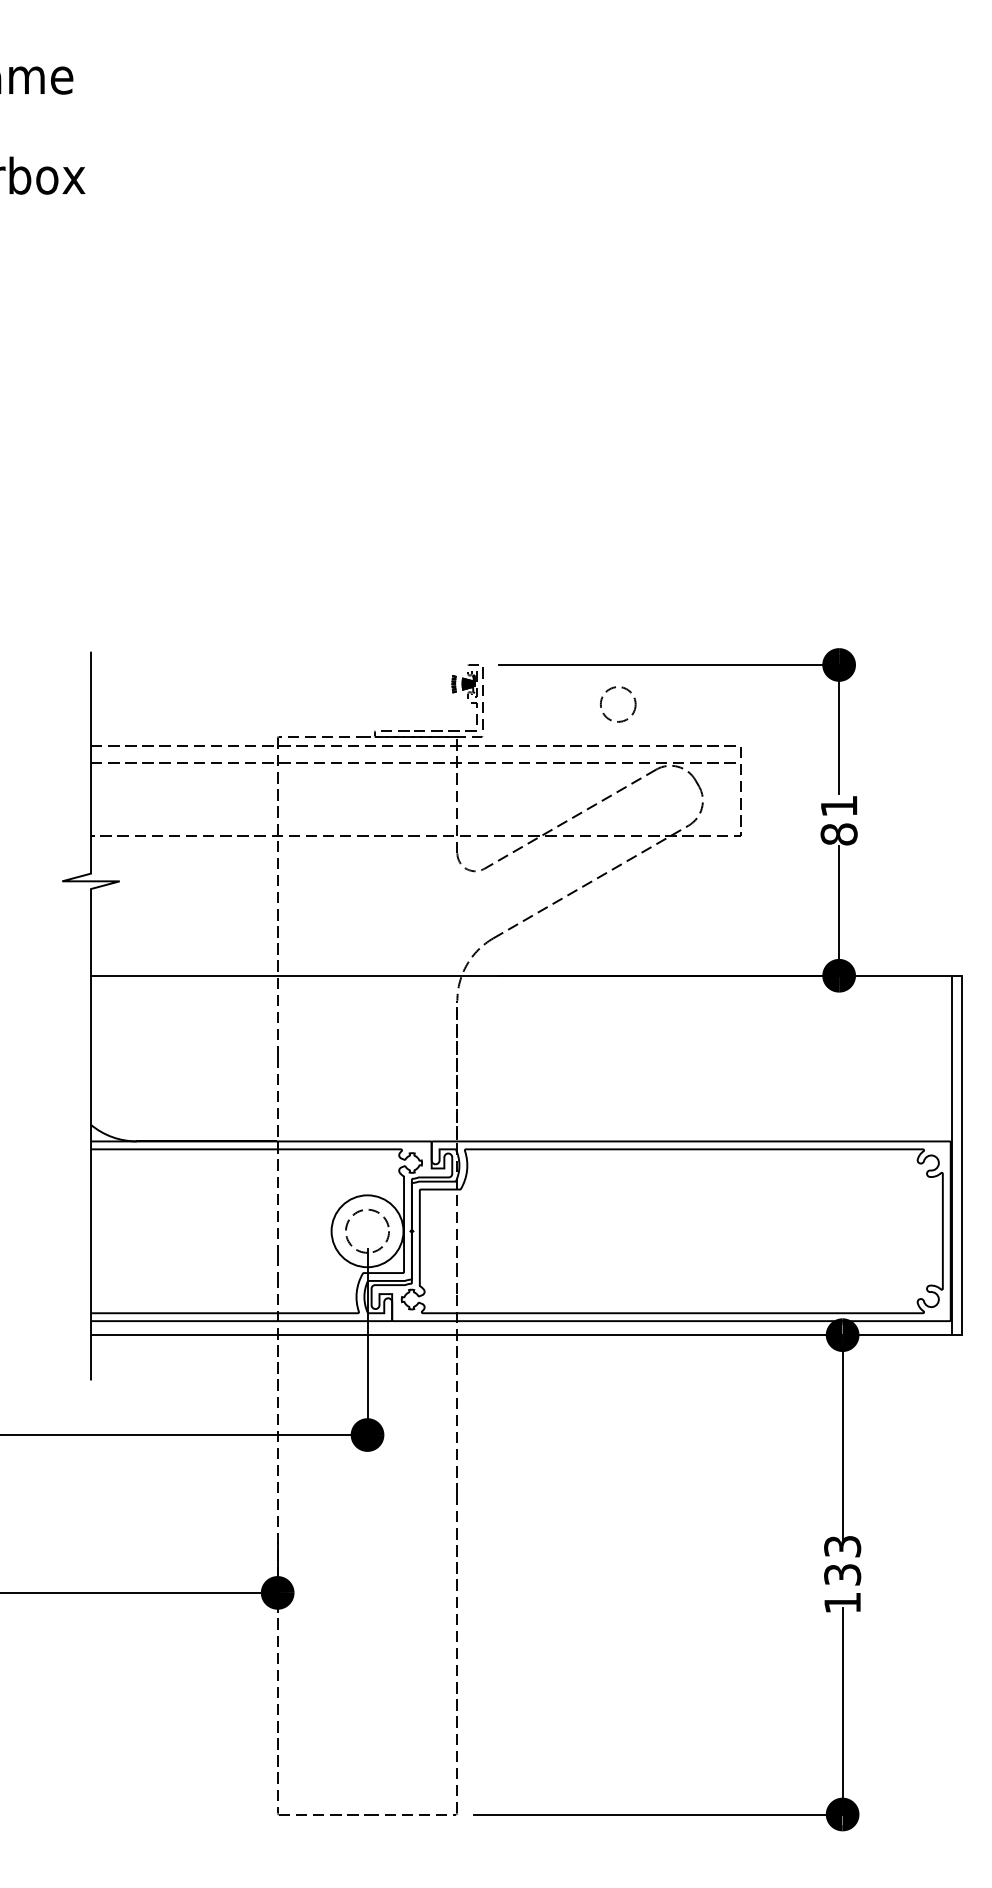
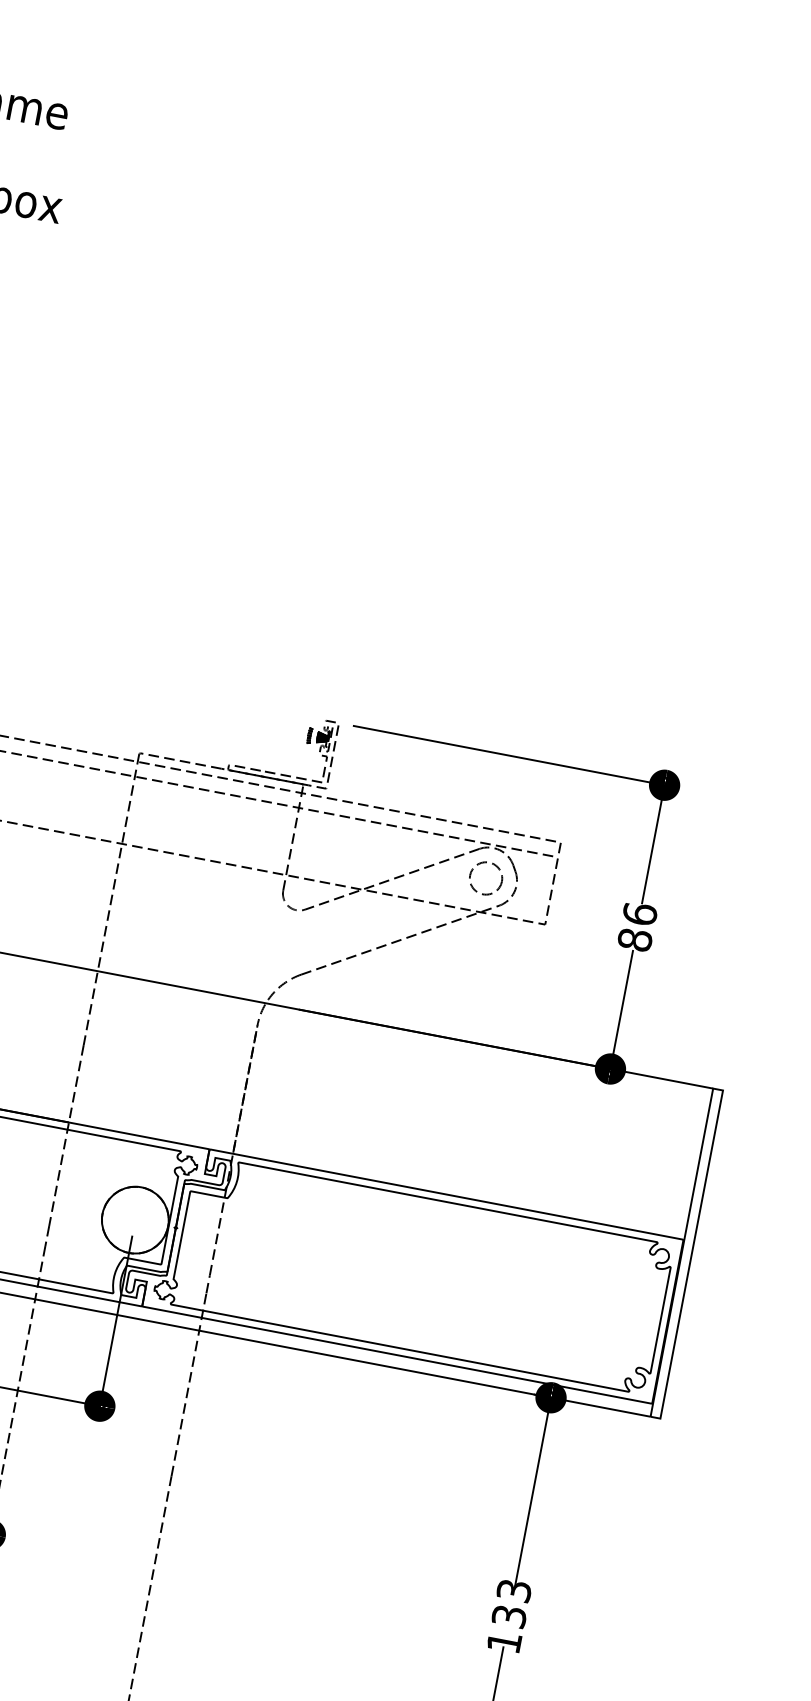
circle: (618, 704) -> (486, 878), moved
text: (838, 806) -> (639, 914), 81 -> 86
circle: (367, 1231) -> (135, 1220), size x1.67

